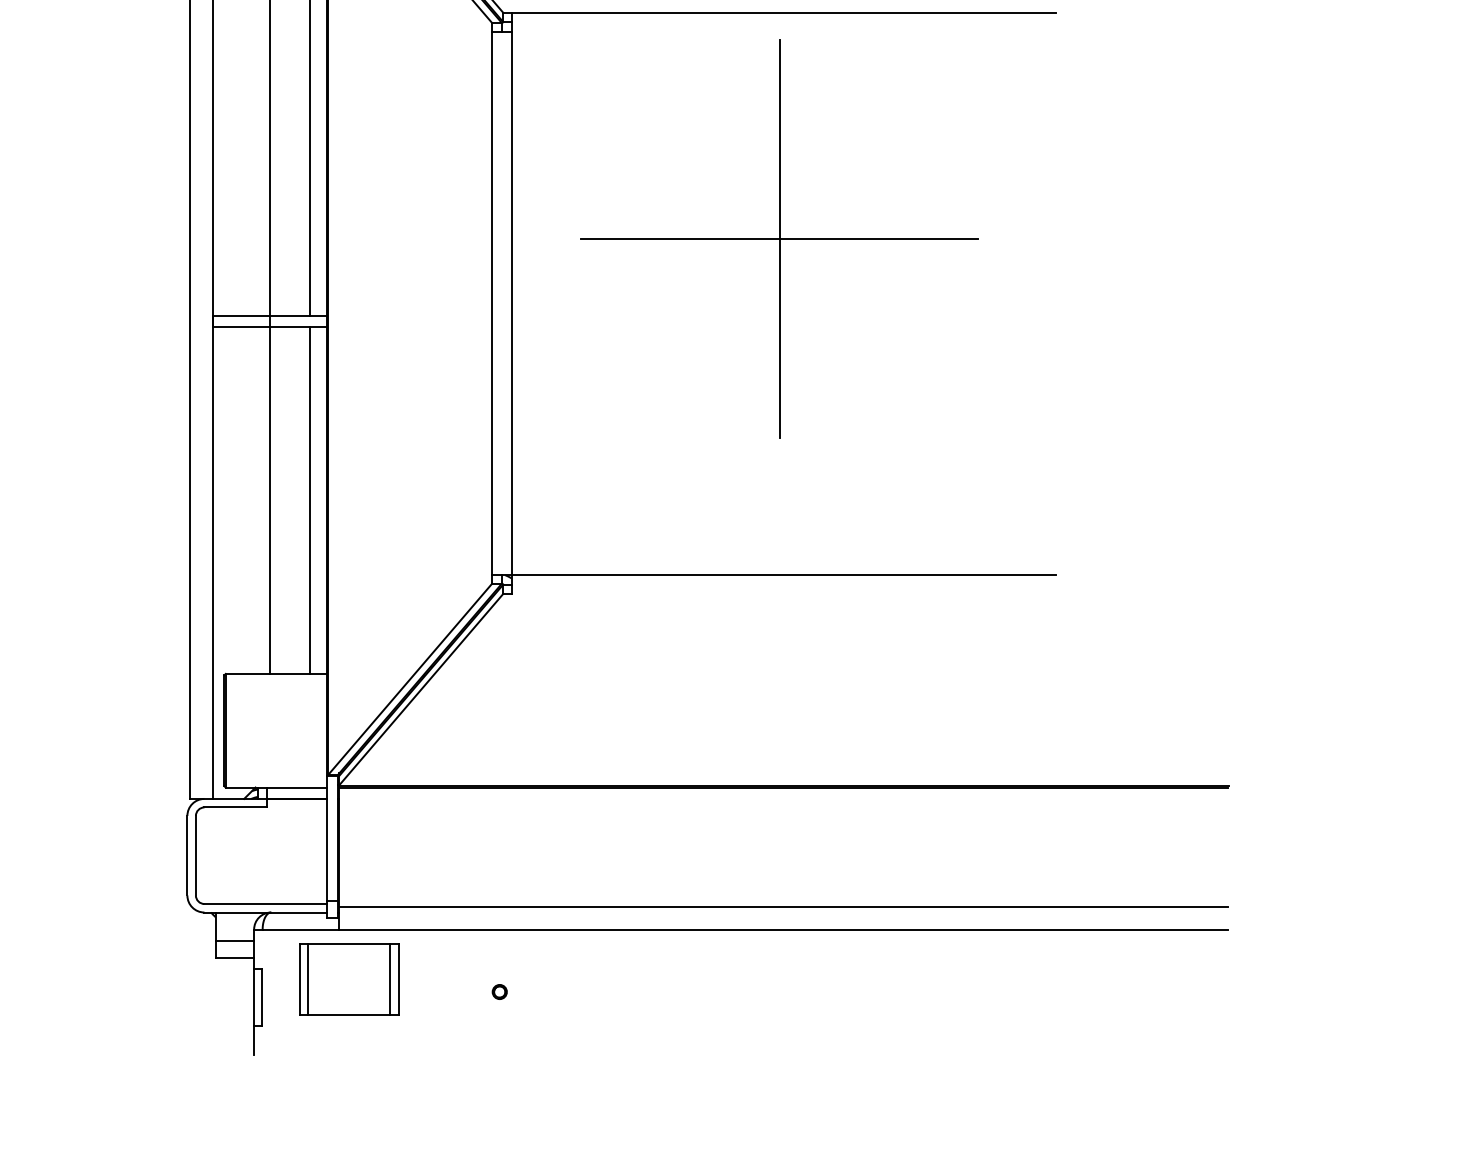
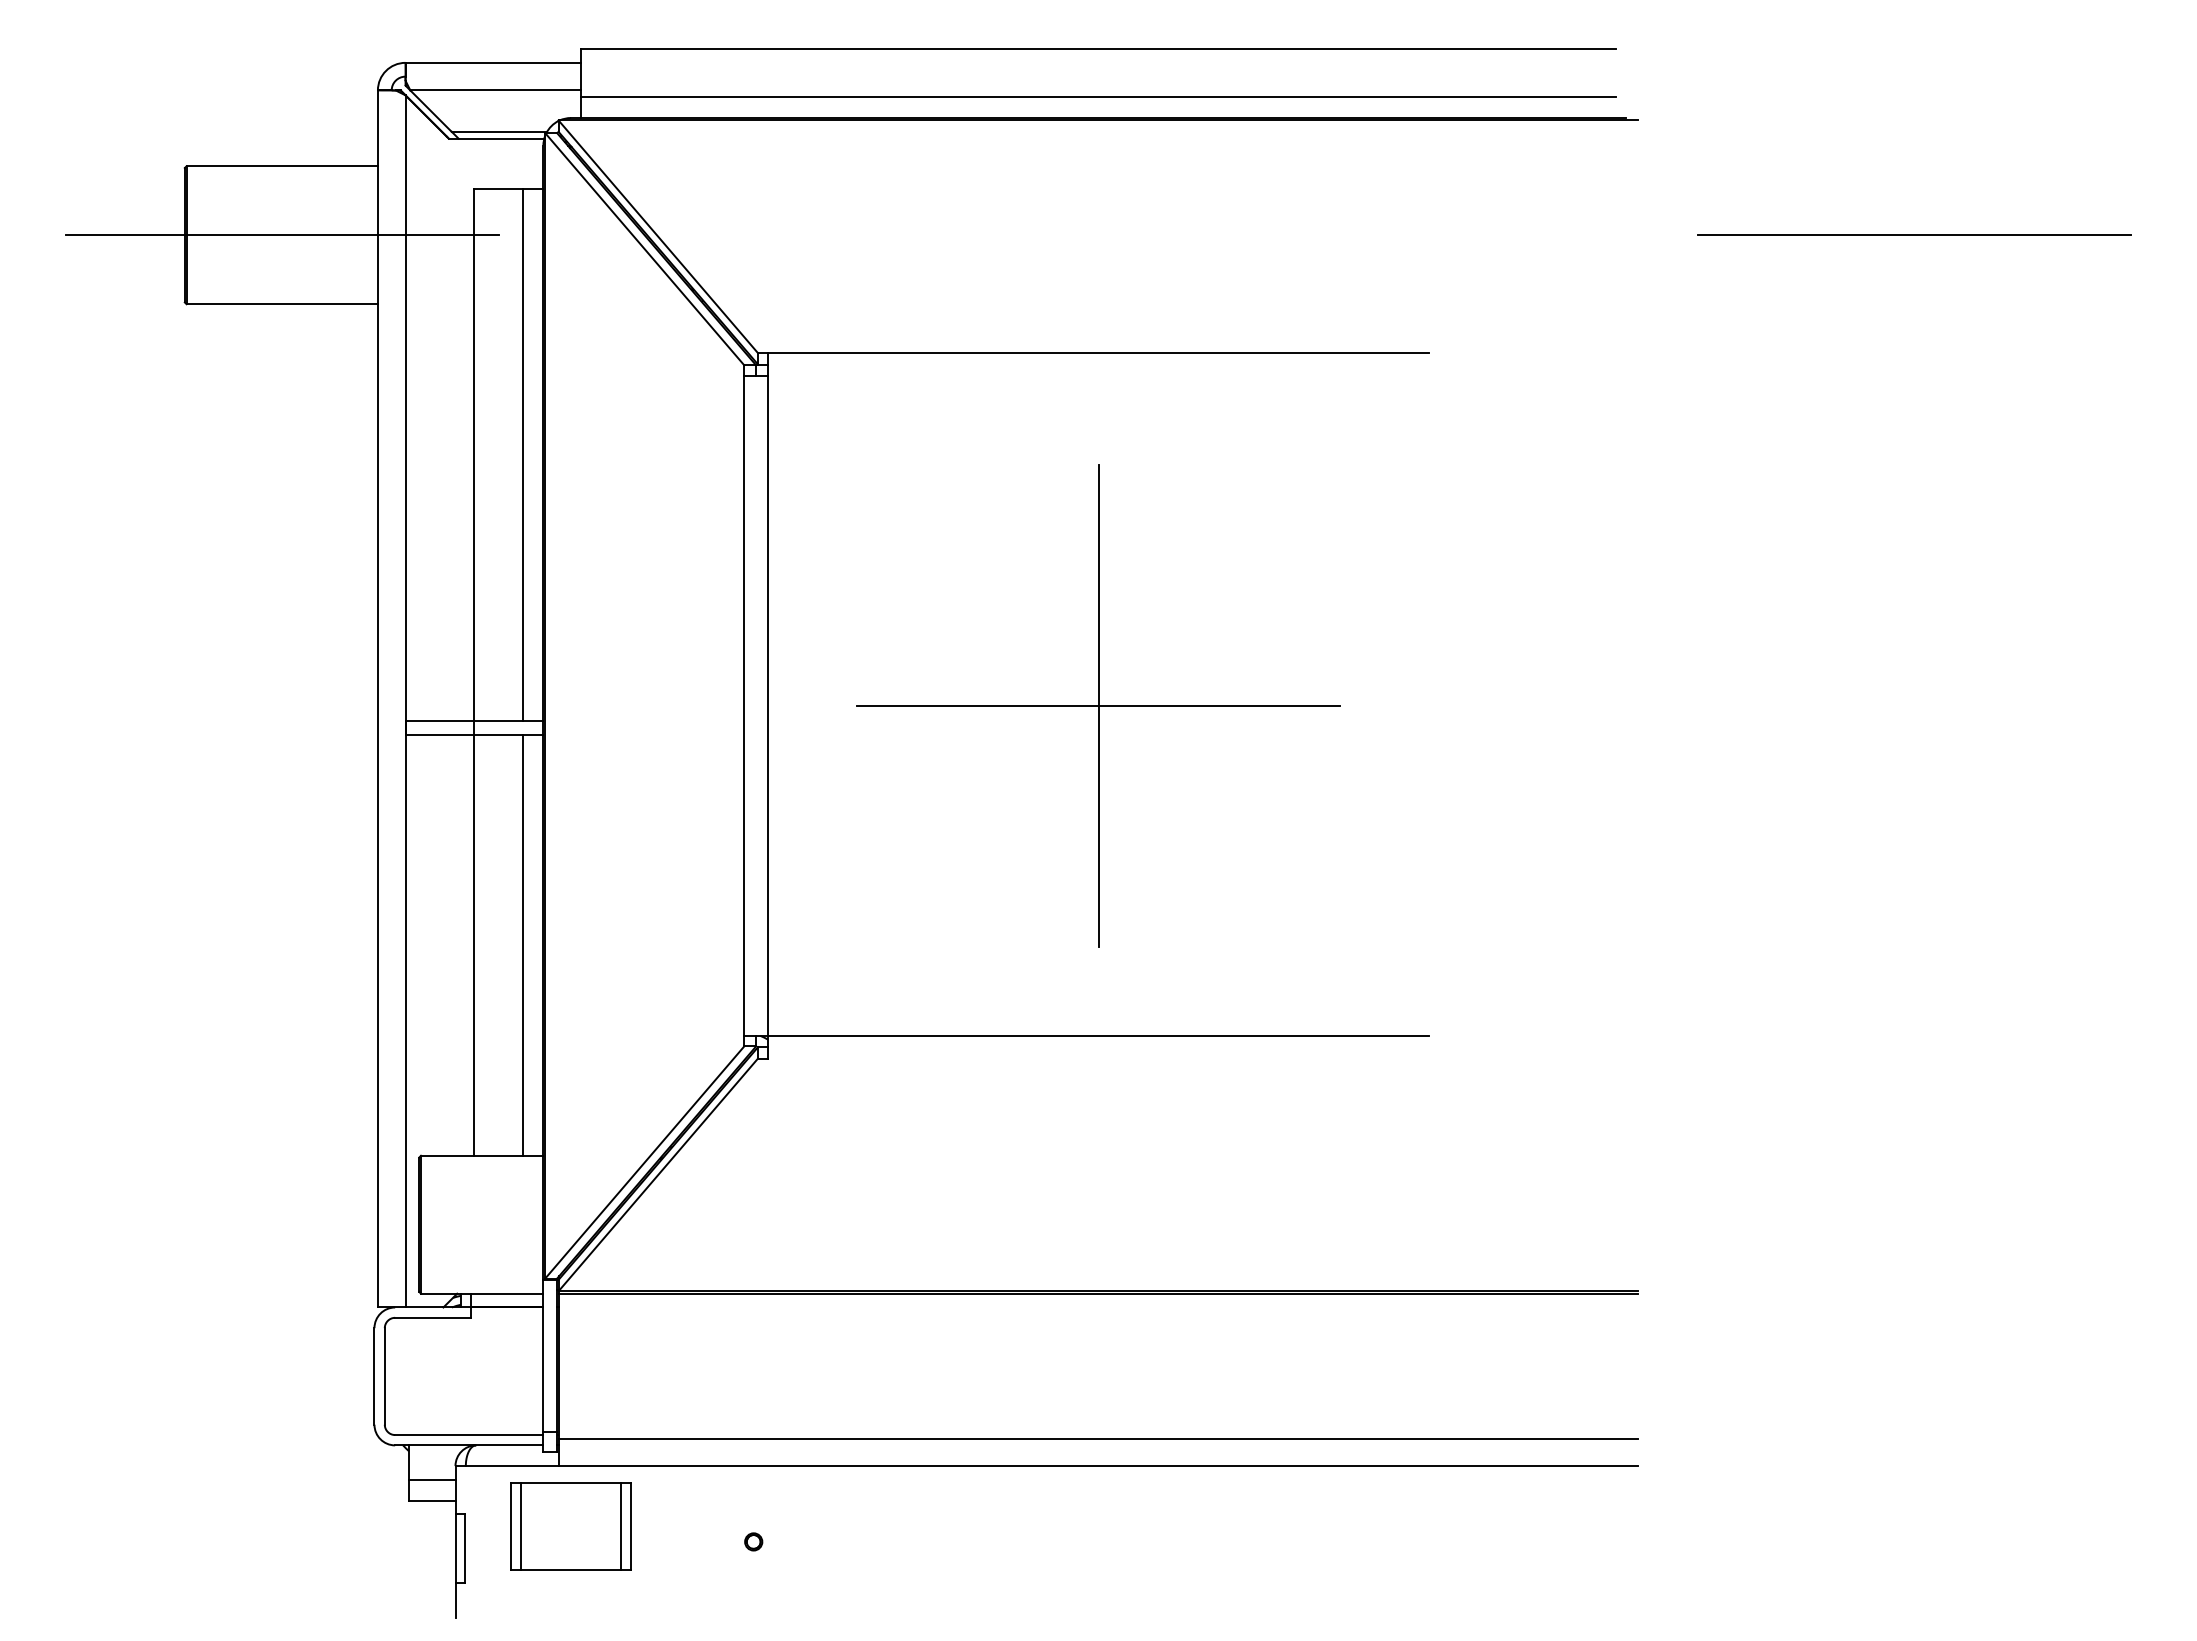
part: (779, 238) -> (1098, 705), moved

